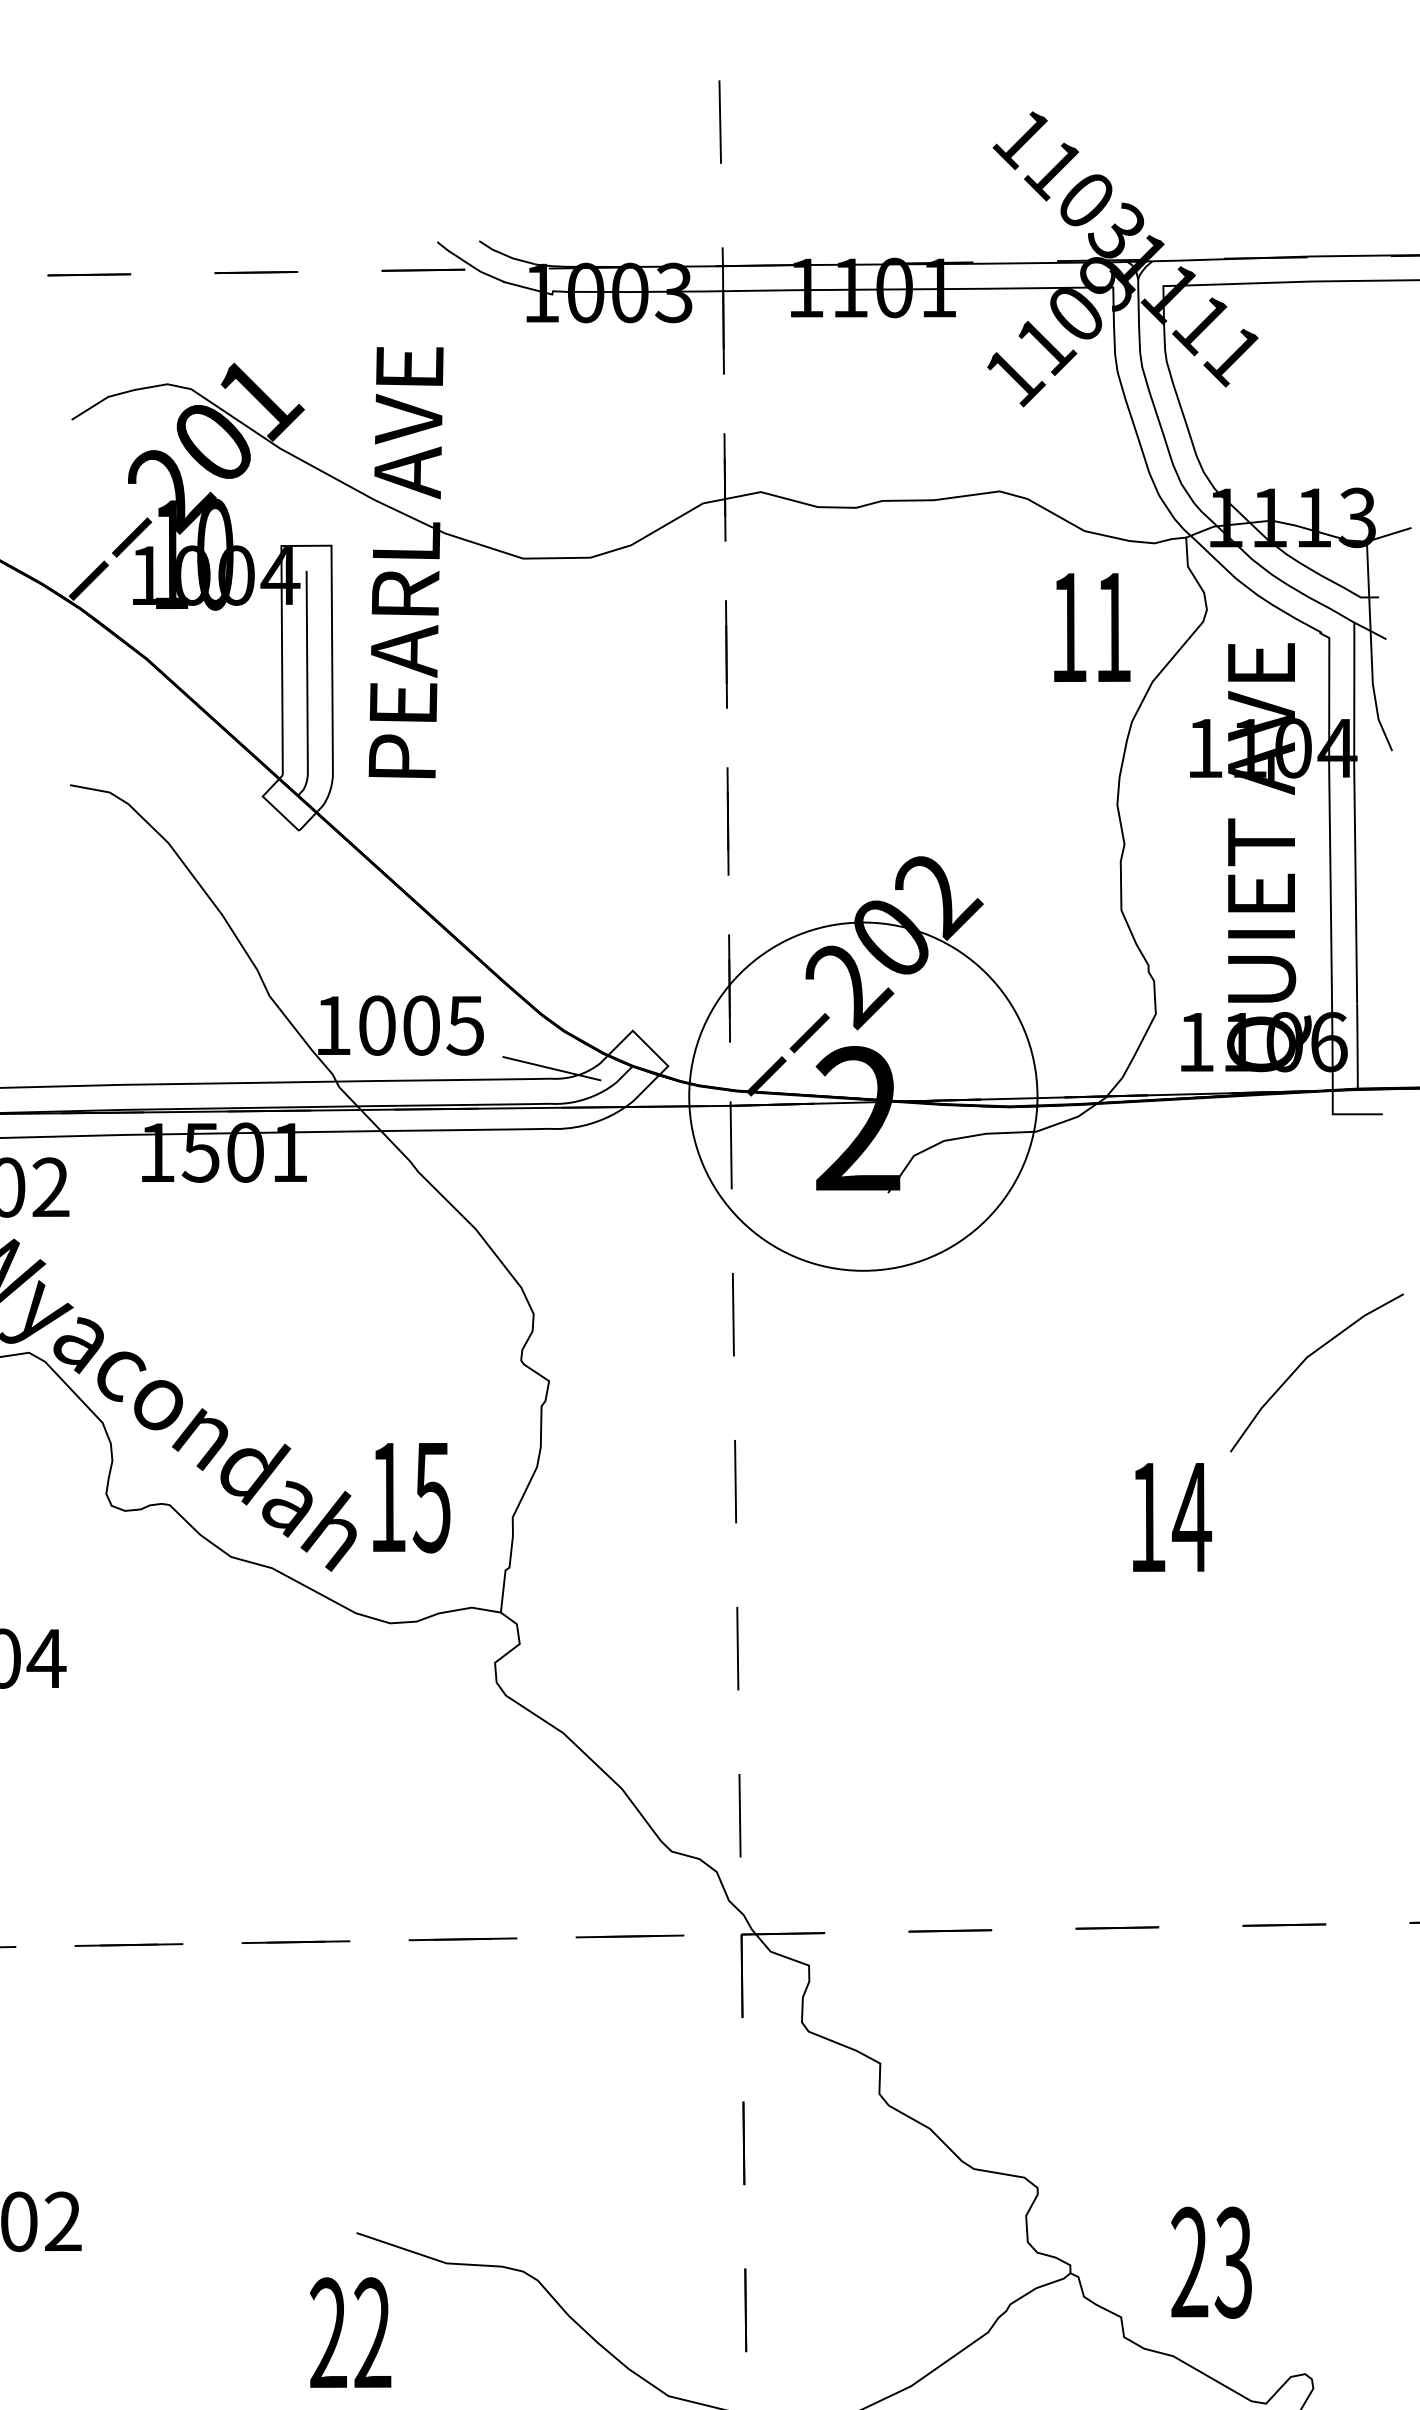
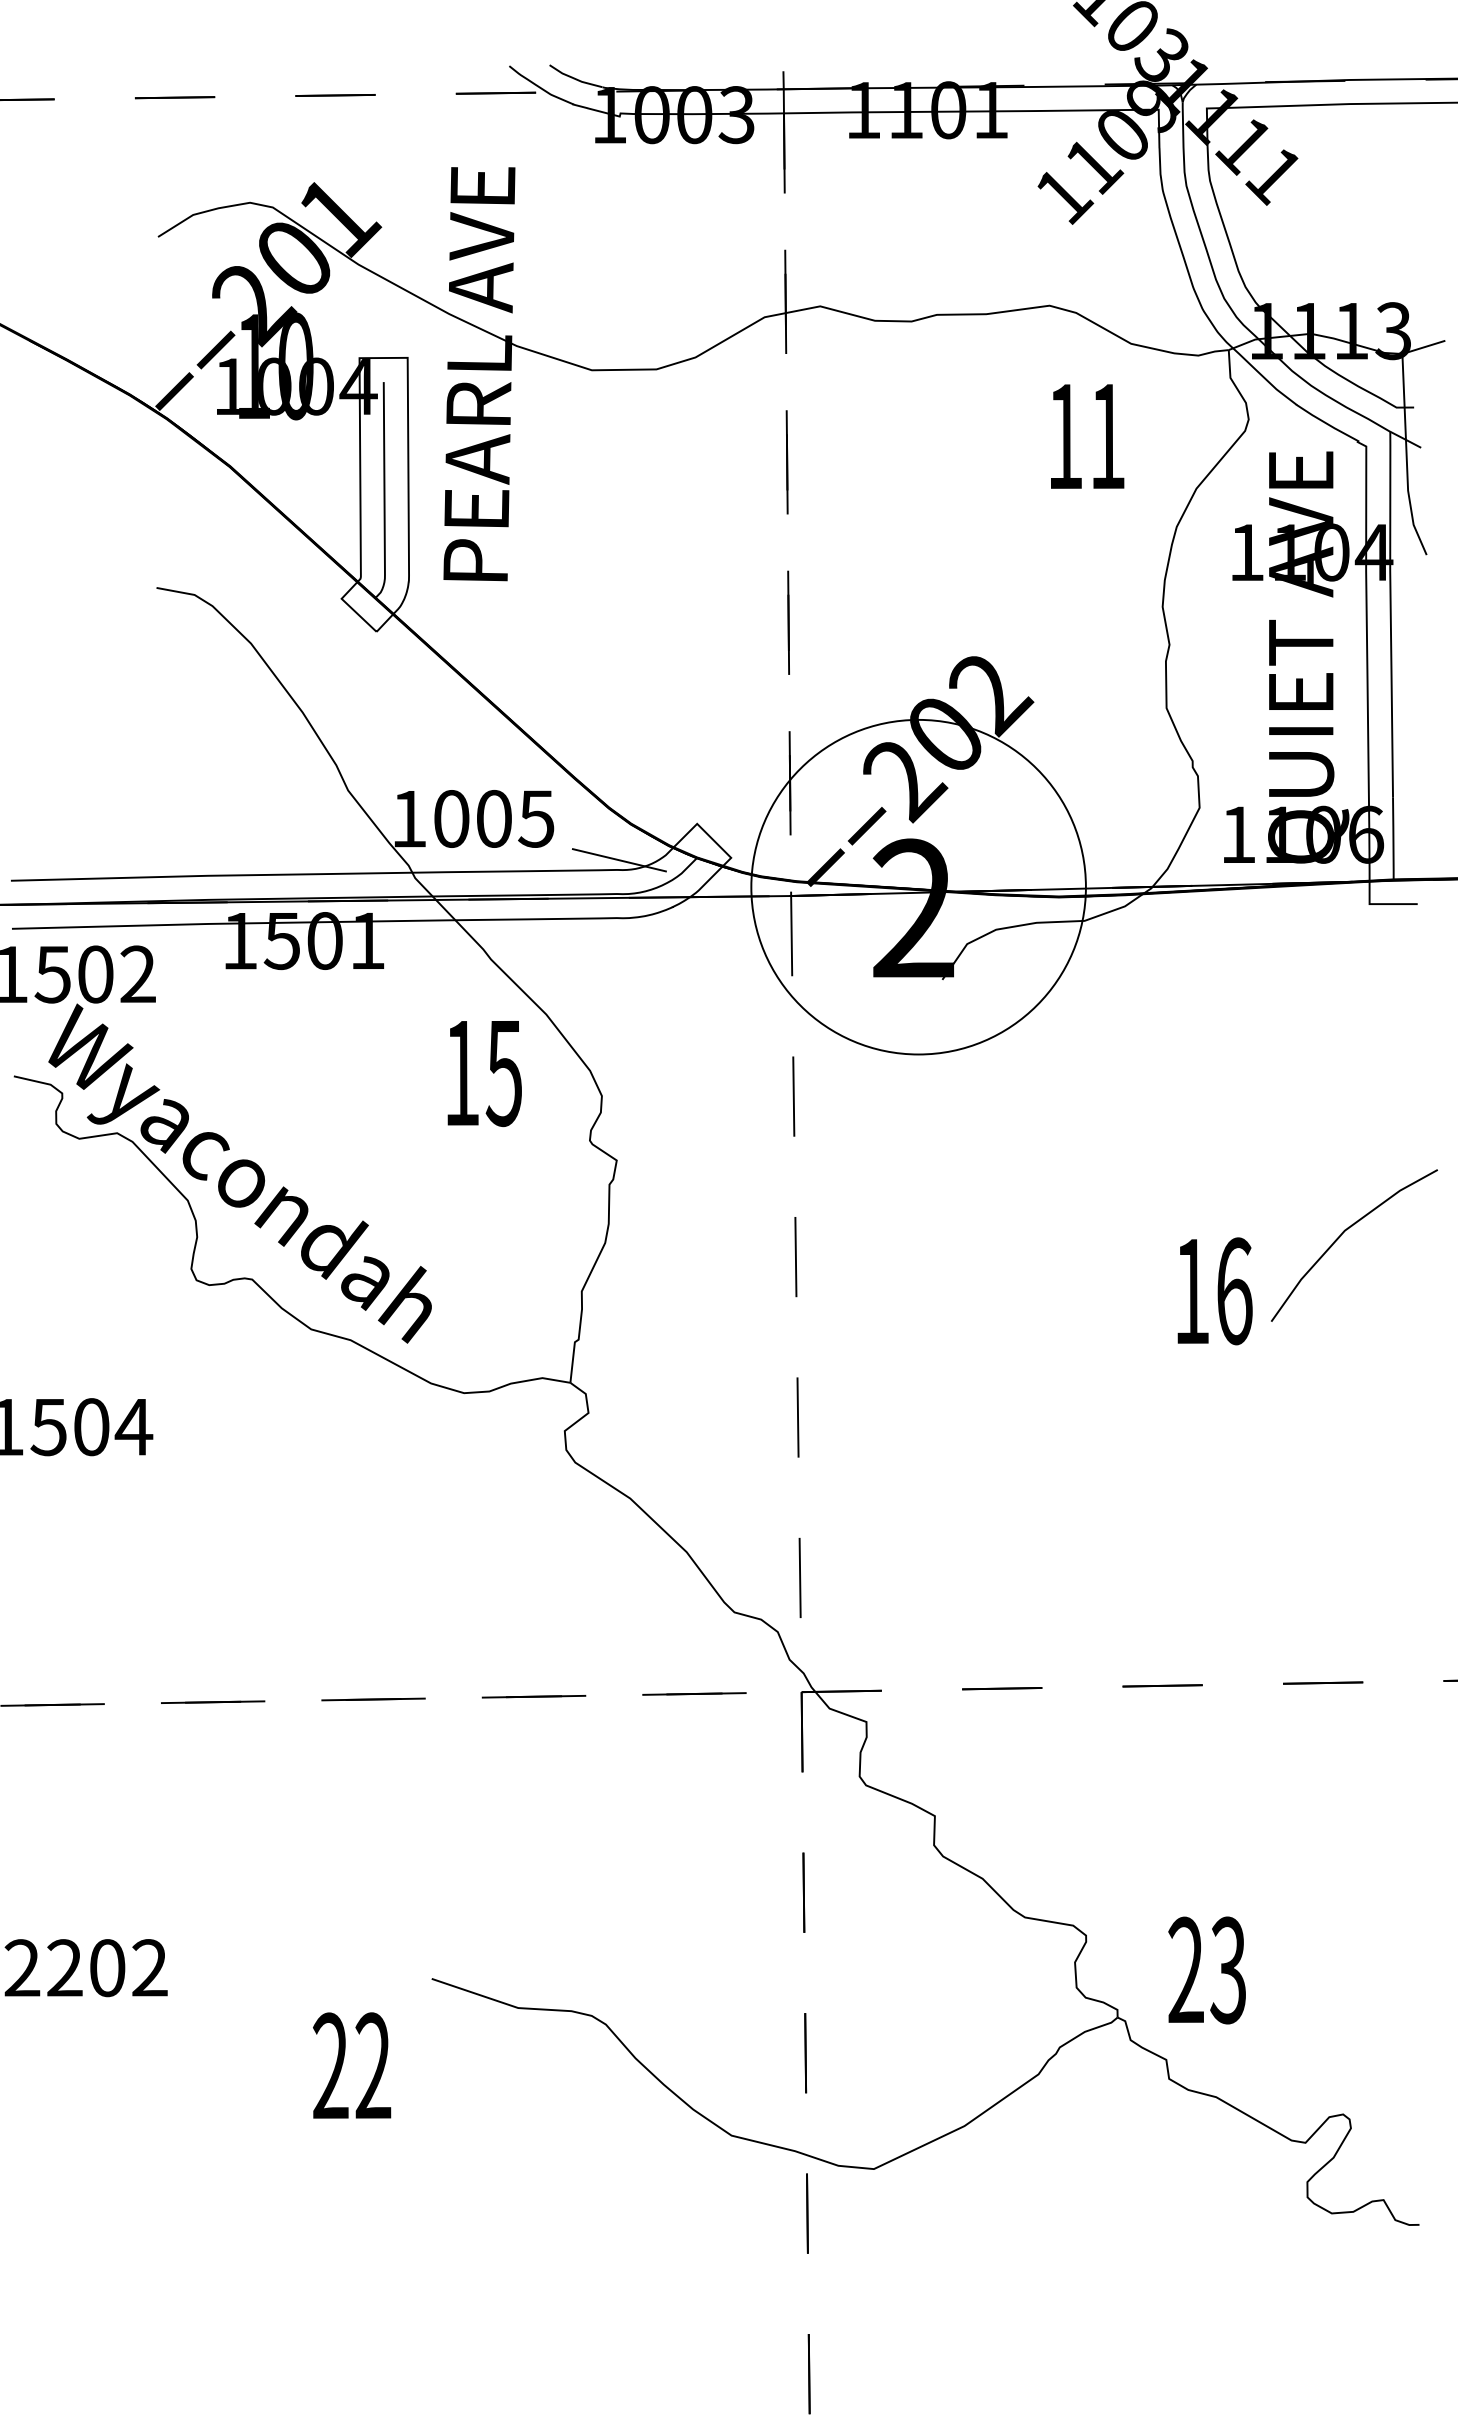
text: (1092, 627) -> (1087, 436), moved
line: (1302, 1364) -> (1340, 1237), moved
text: (411, 1498) -> (484, 1074), moved
text: (1192, 1517) -> (1234, 1291), 14 -> 16
text: (1210, 2262) -> (1206, 1970), moved
text: (351, 2332) -> (352, 2065), moved

